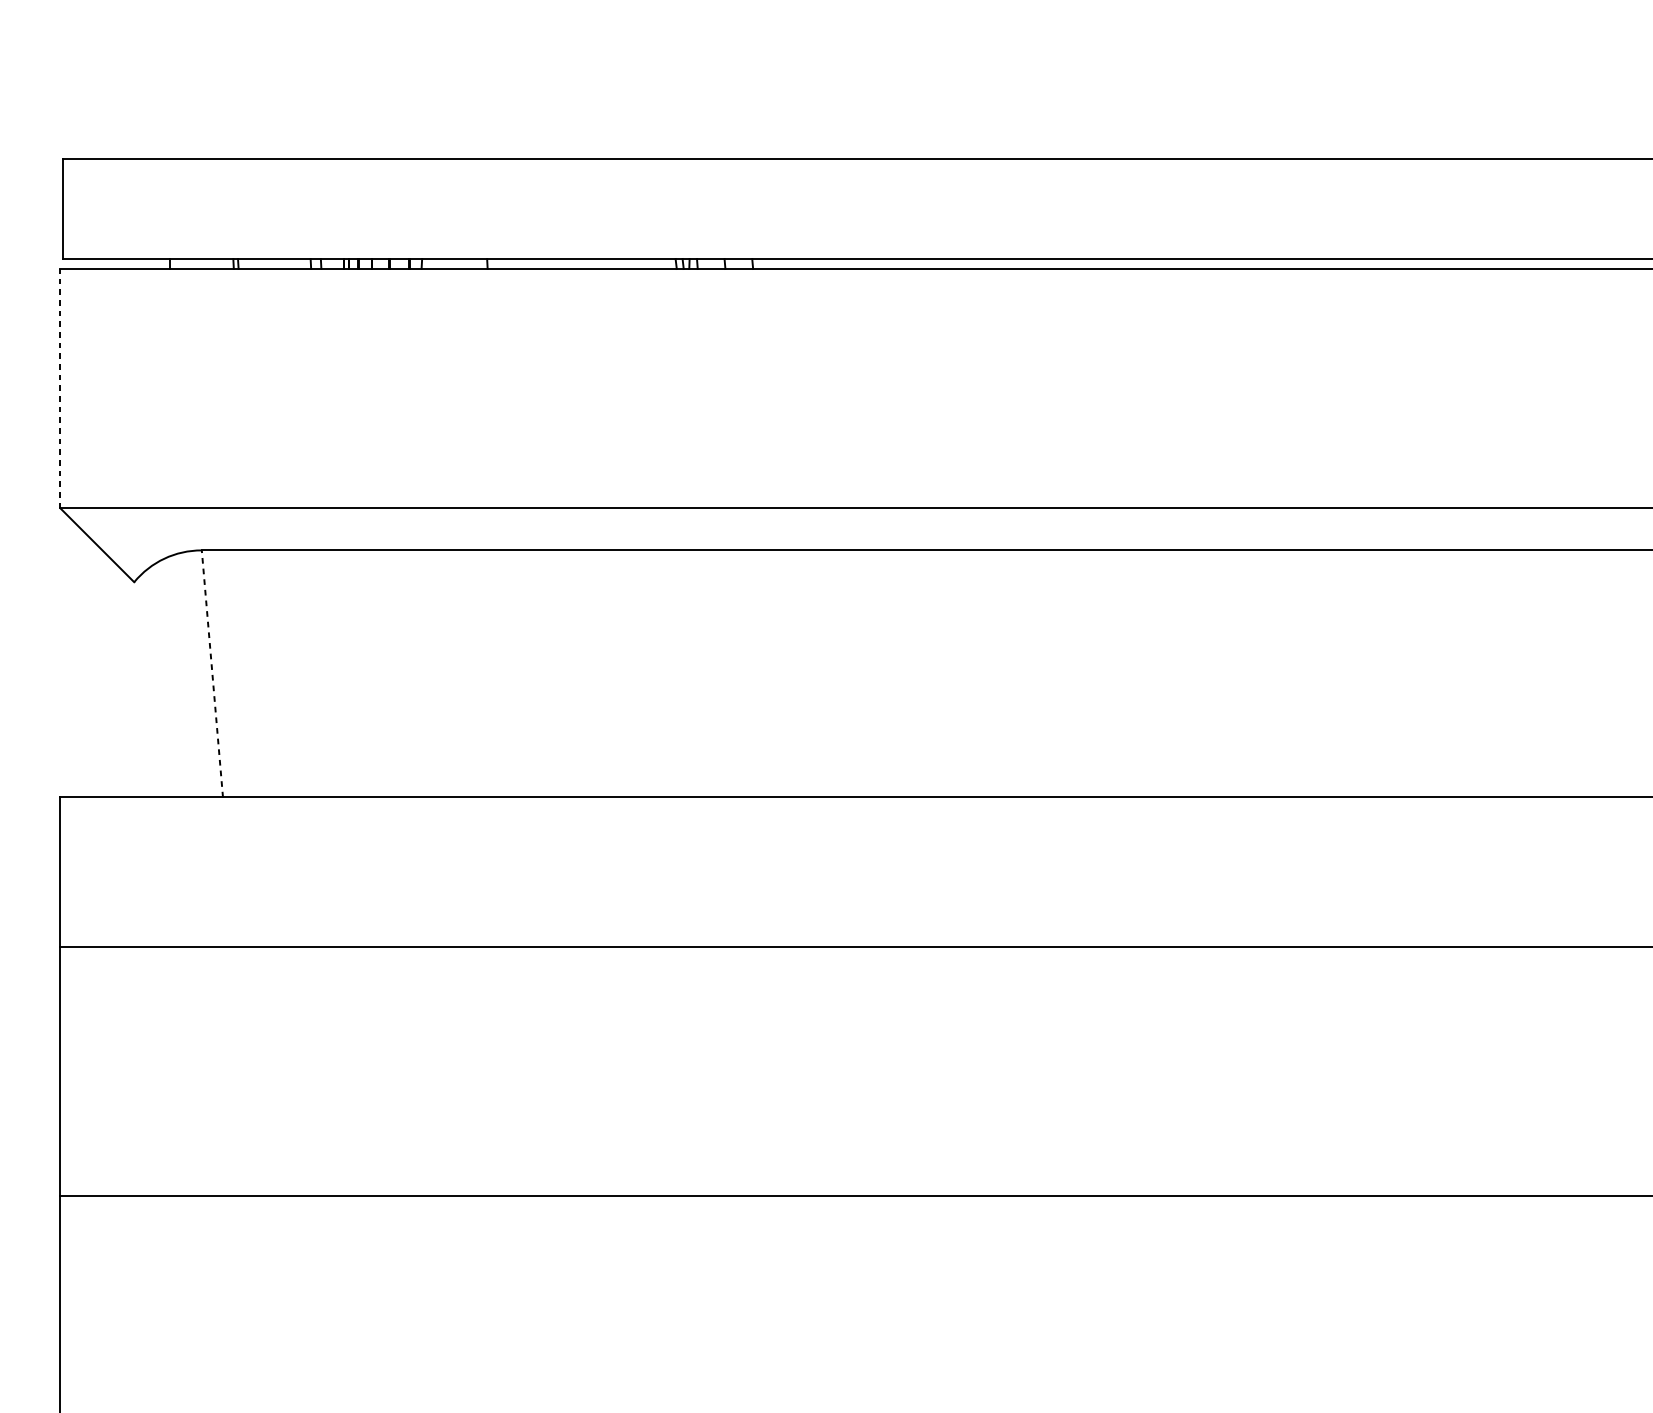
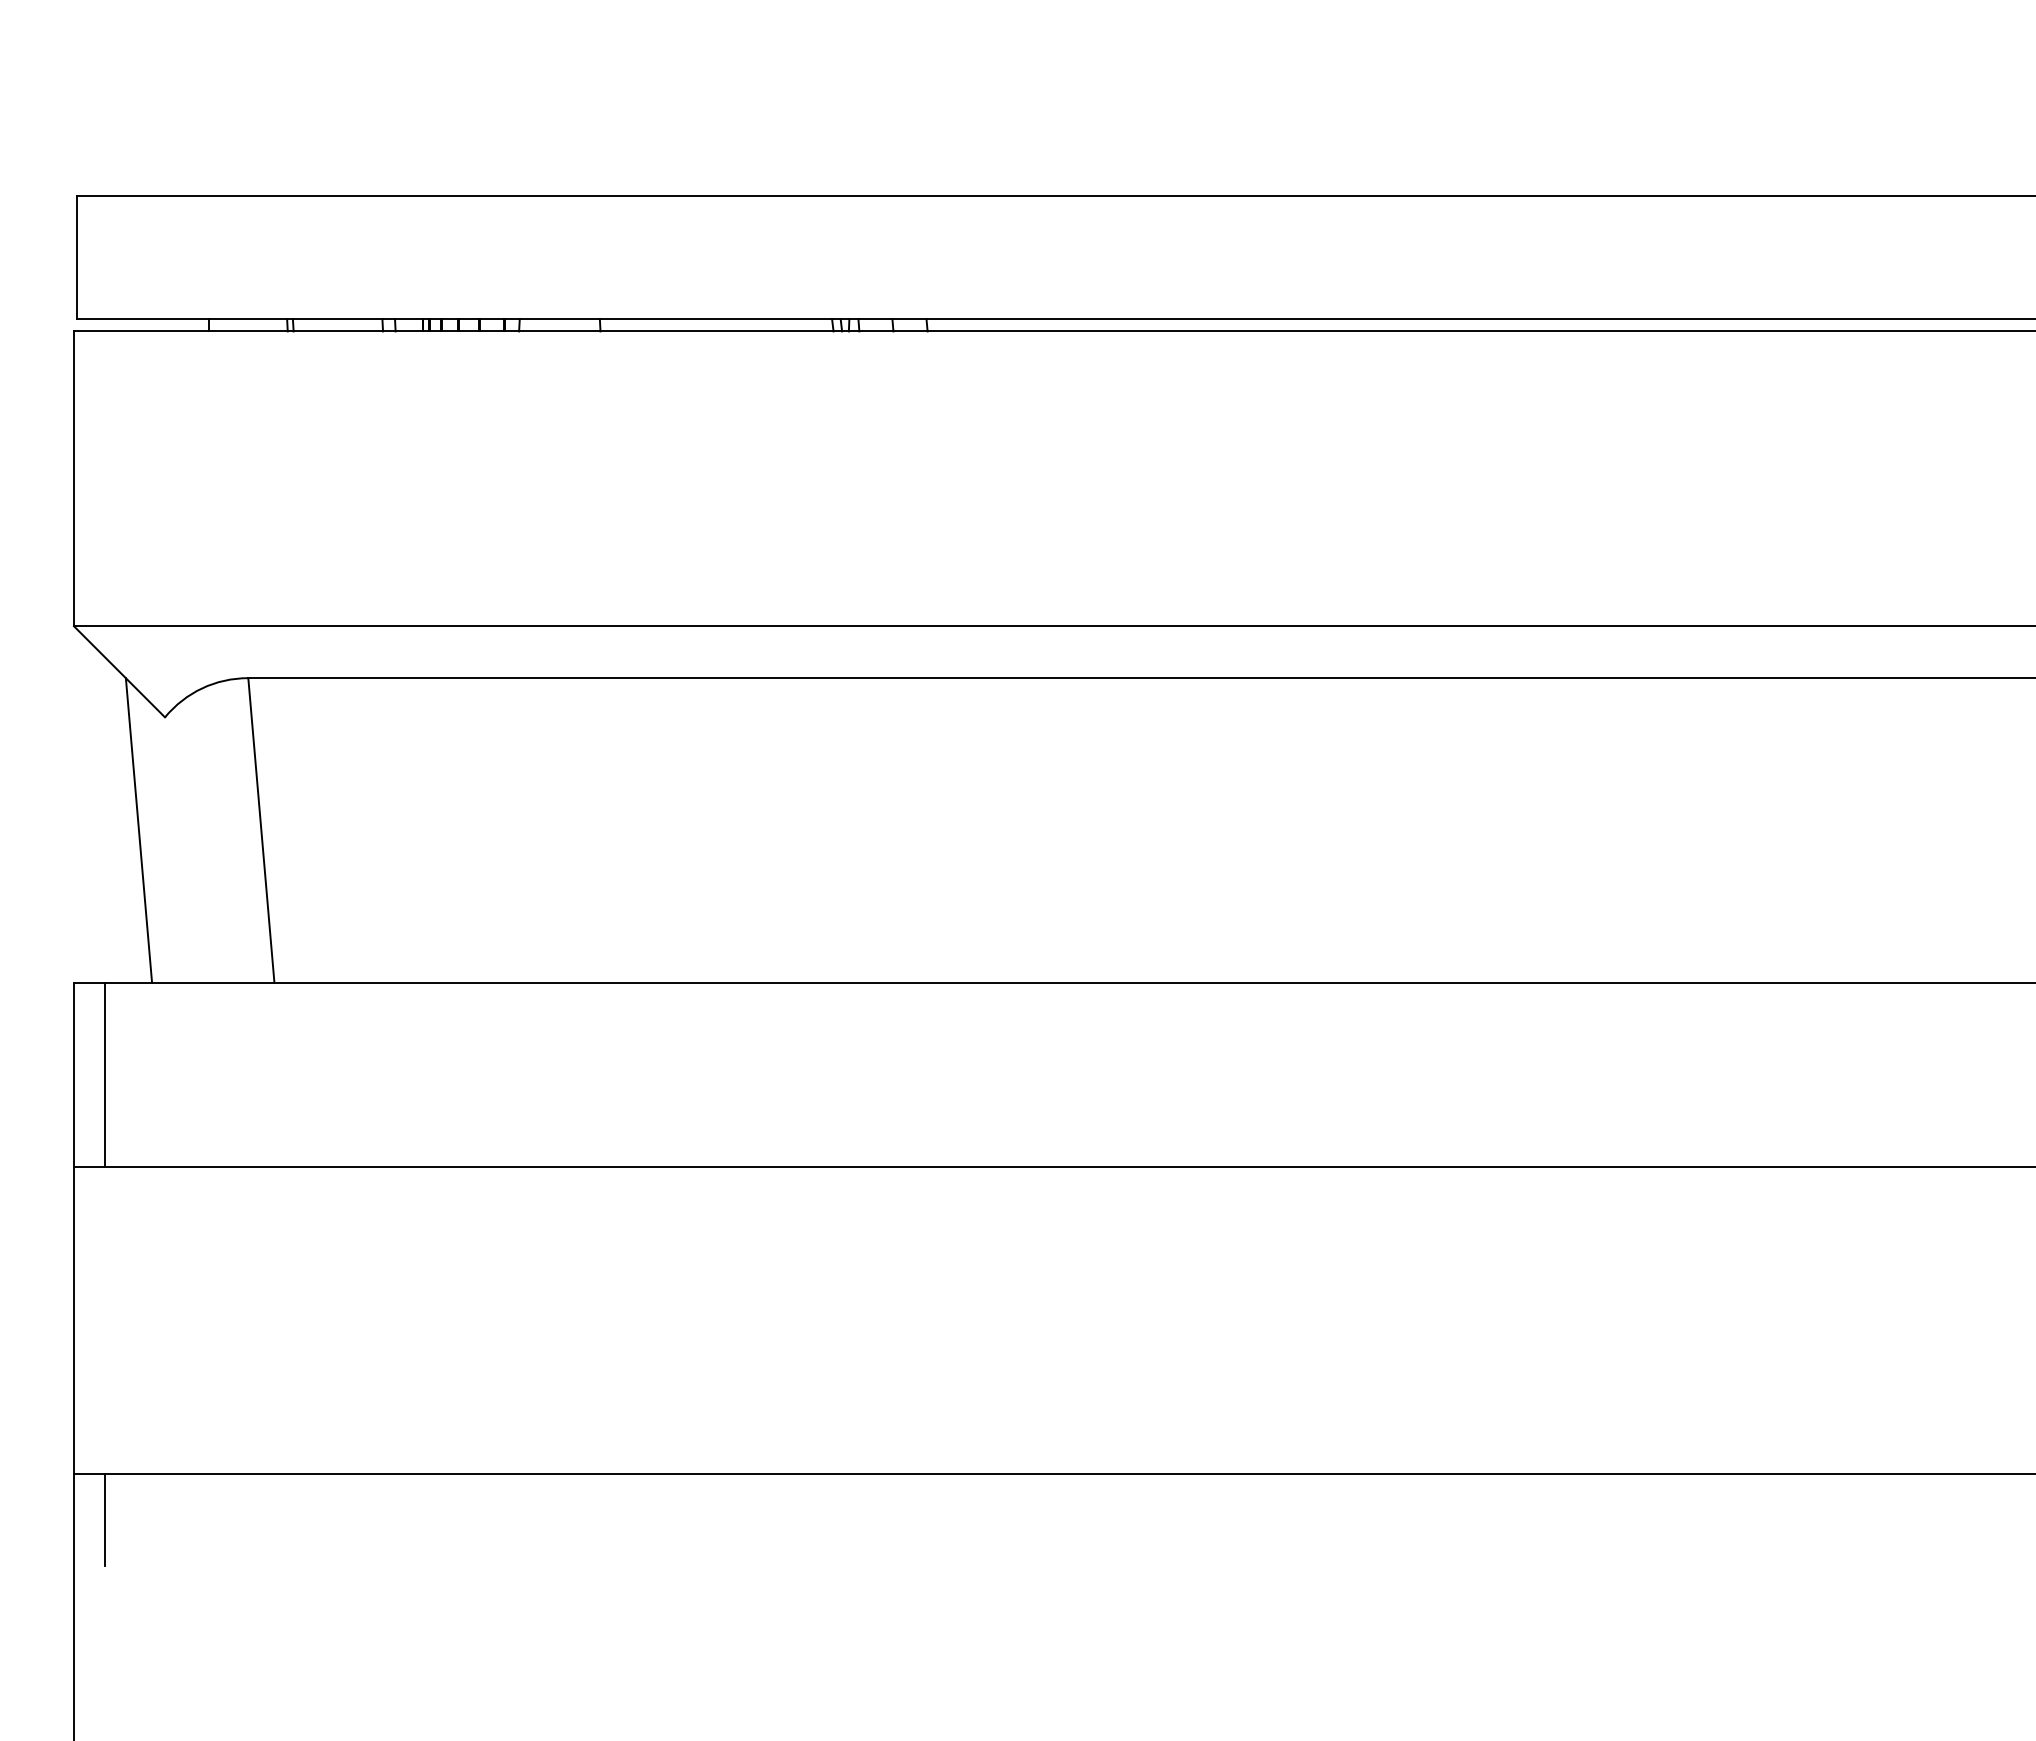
line: (60, 388) -> (74, 478), dashed -> solid
line: (112, 674) -> (138, 830), added
line: (212, 674) -> (261, 830), dashed -> solid
line: (85, 872) -> (104, 1074), added
line: (85, 1234) -> (104, 1520), added

